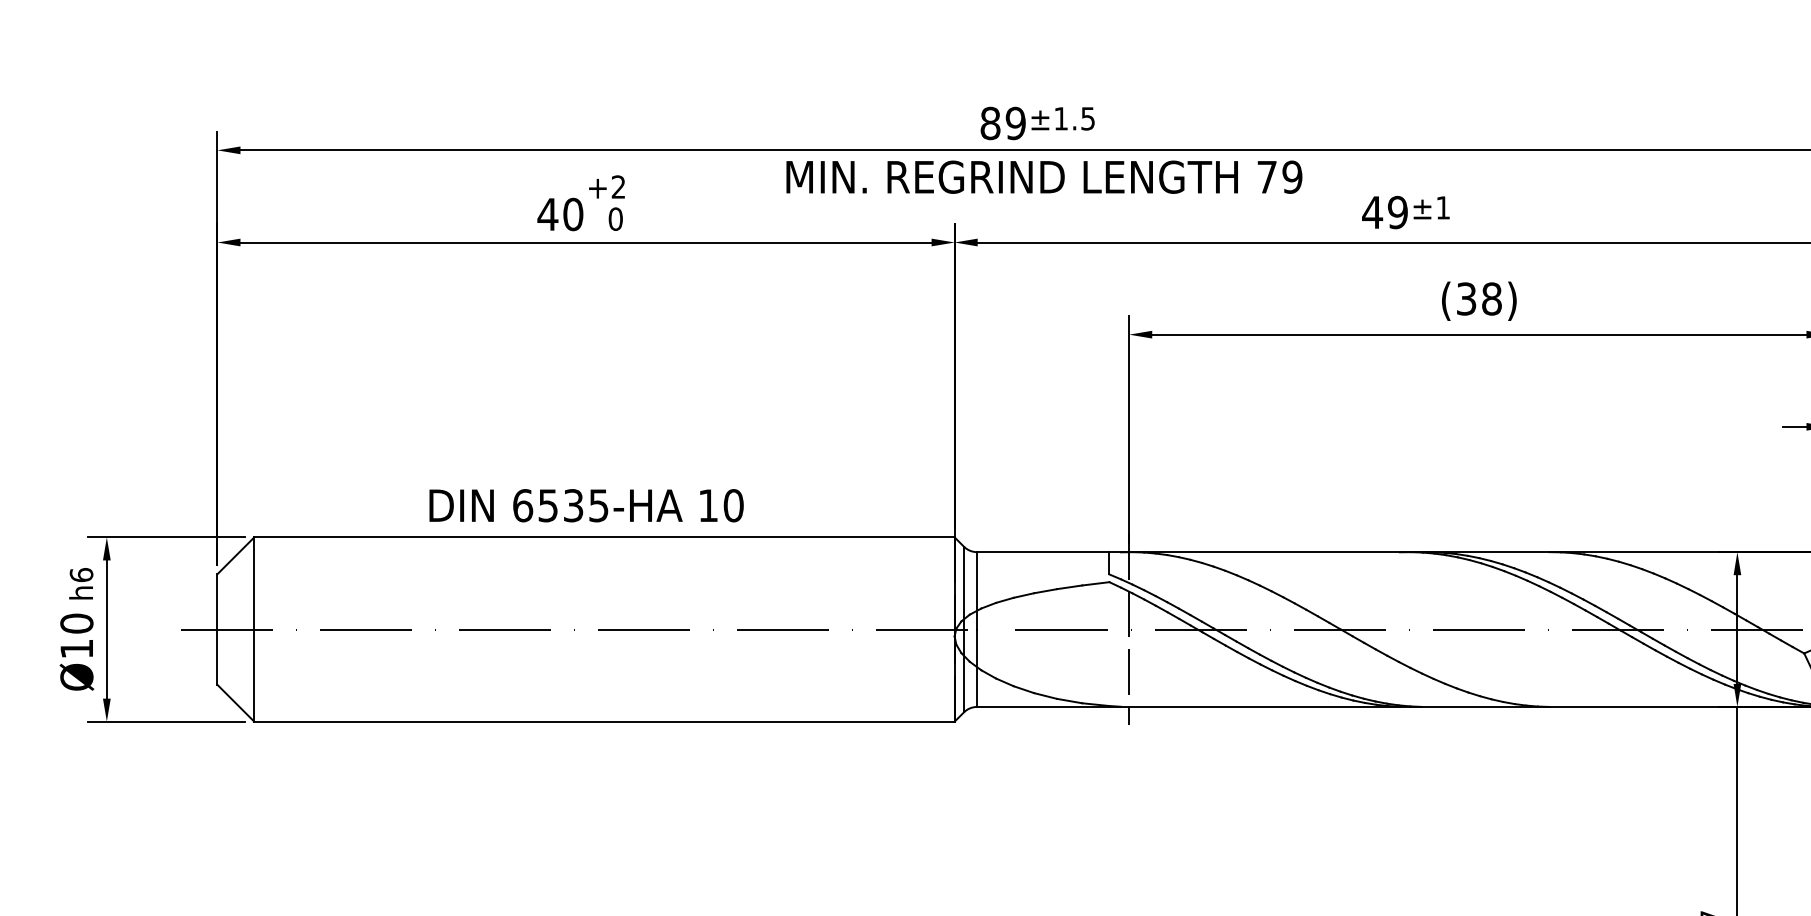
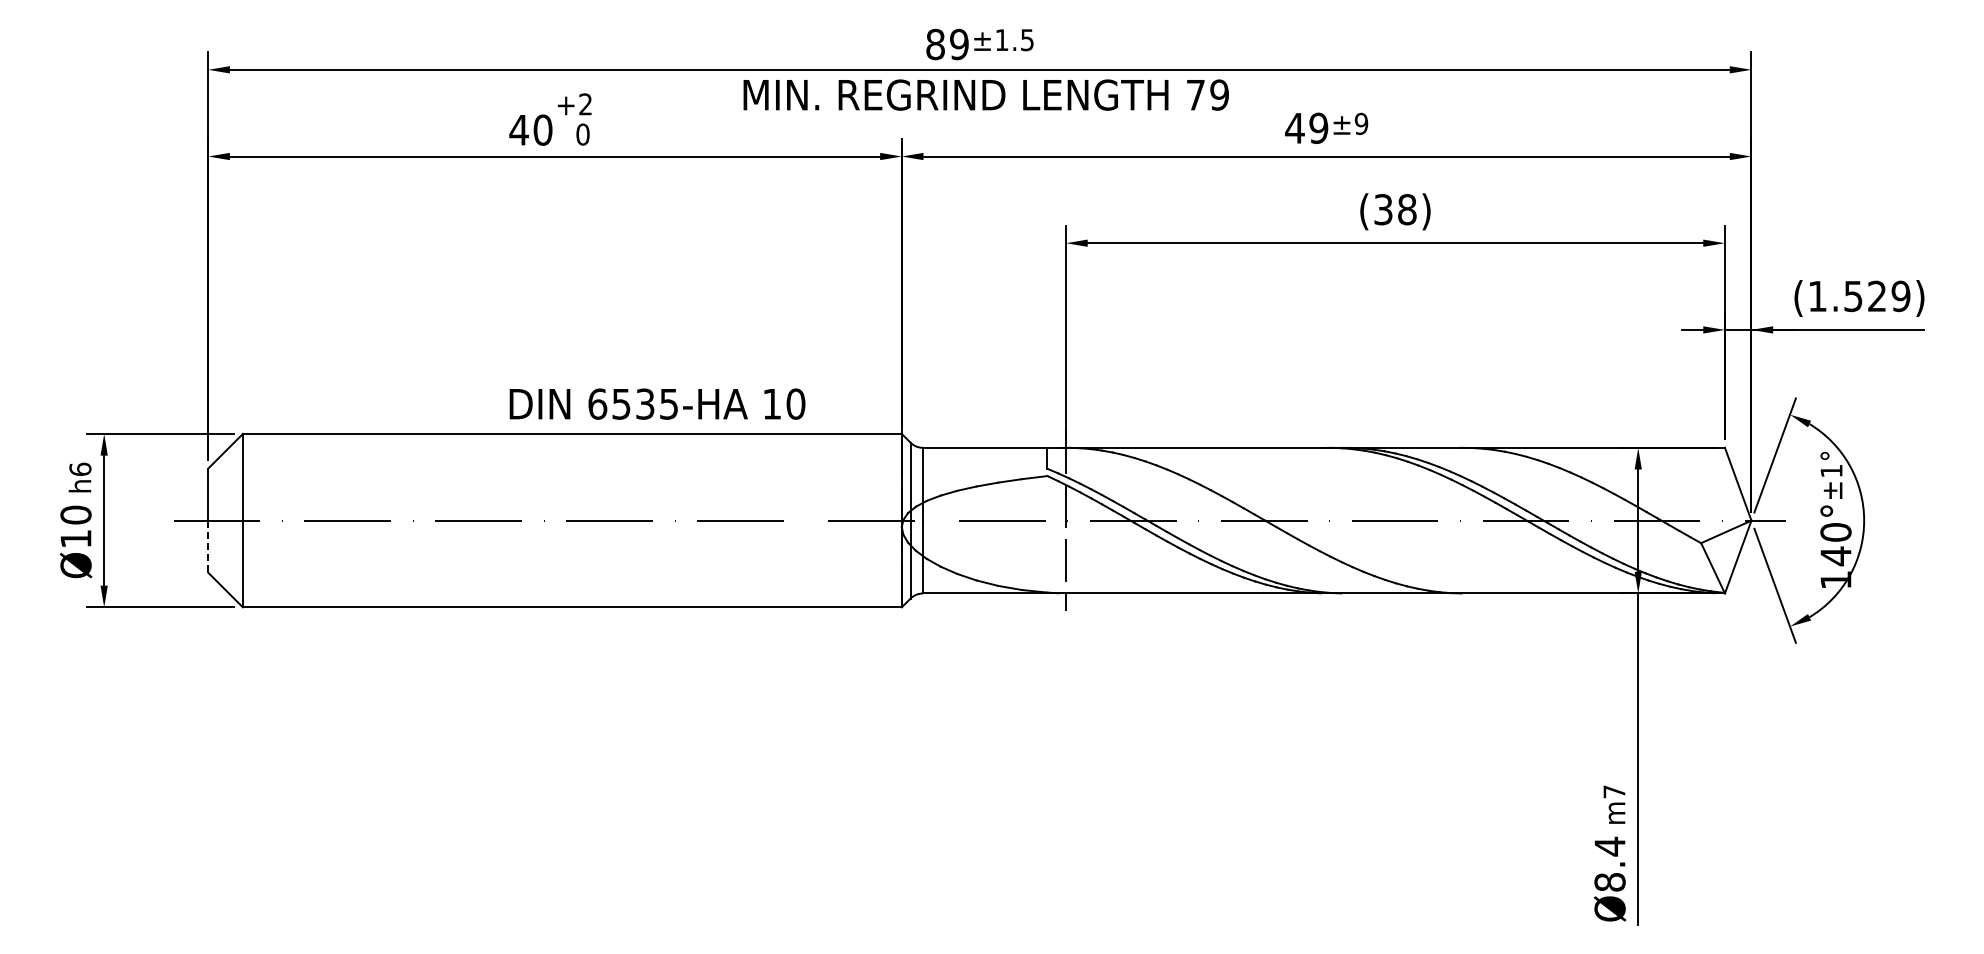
text: (1443, 207) -> (1361, 123), ±1 -> ±9
text: (586, 505) -> (657, 403), moved
line: (217, 658) -> (208, 547), solid -> dashed

